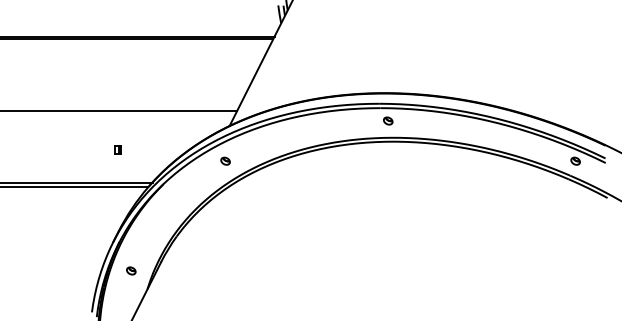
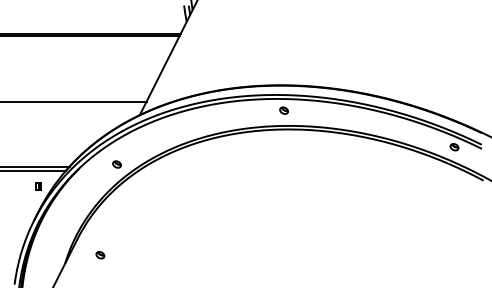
part: (117, 149) -> (37, 185), moved
part: (225, 160) -> (116, 163), moved
part: (131, 270) -> (100, 254), moved

